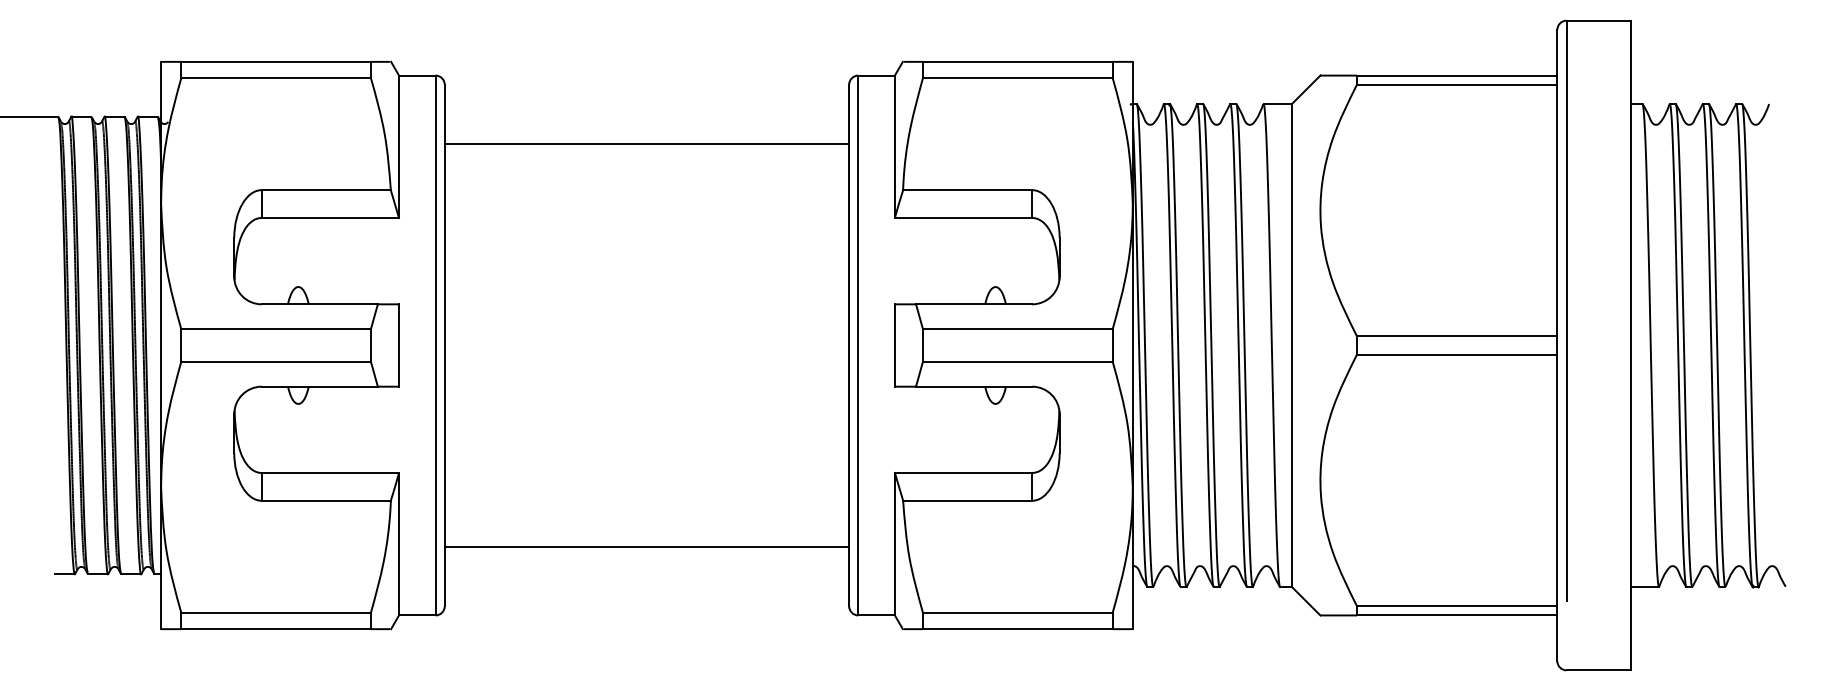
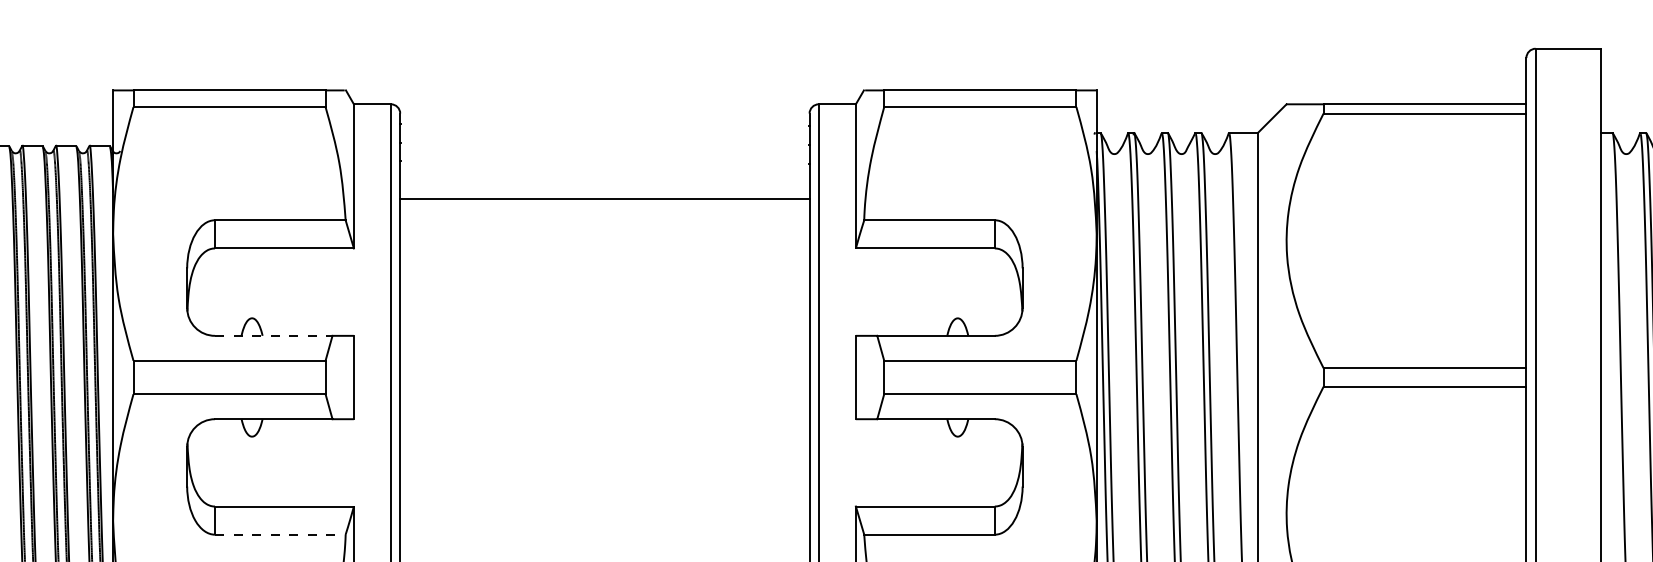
line: (646, 144) -> (604, 199), moved
line: (320, 304) -> (274, 336), solid -> dashed
line: (326, 500) -> (280, 534), solid -> dashed

